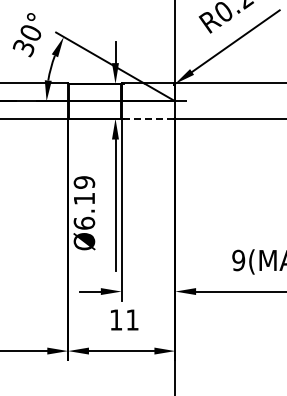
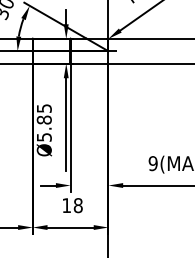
line: (147, 119) -> (88, 64), dashed -> solid
text: (84, 202) -> (44, 122), Ø6.19 -> Ø5.85
text: (132, 319) -> (78, 205), 11 -> 18

